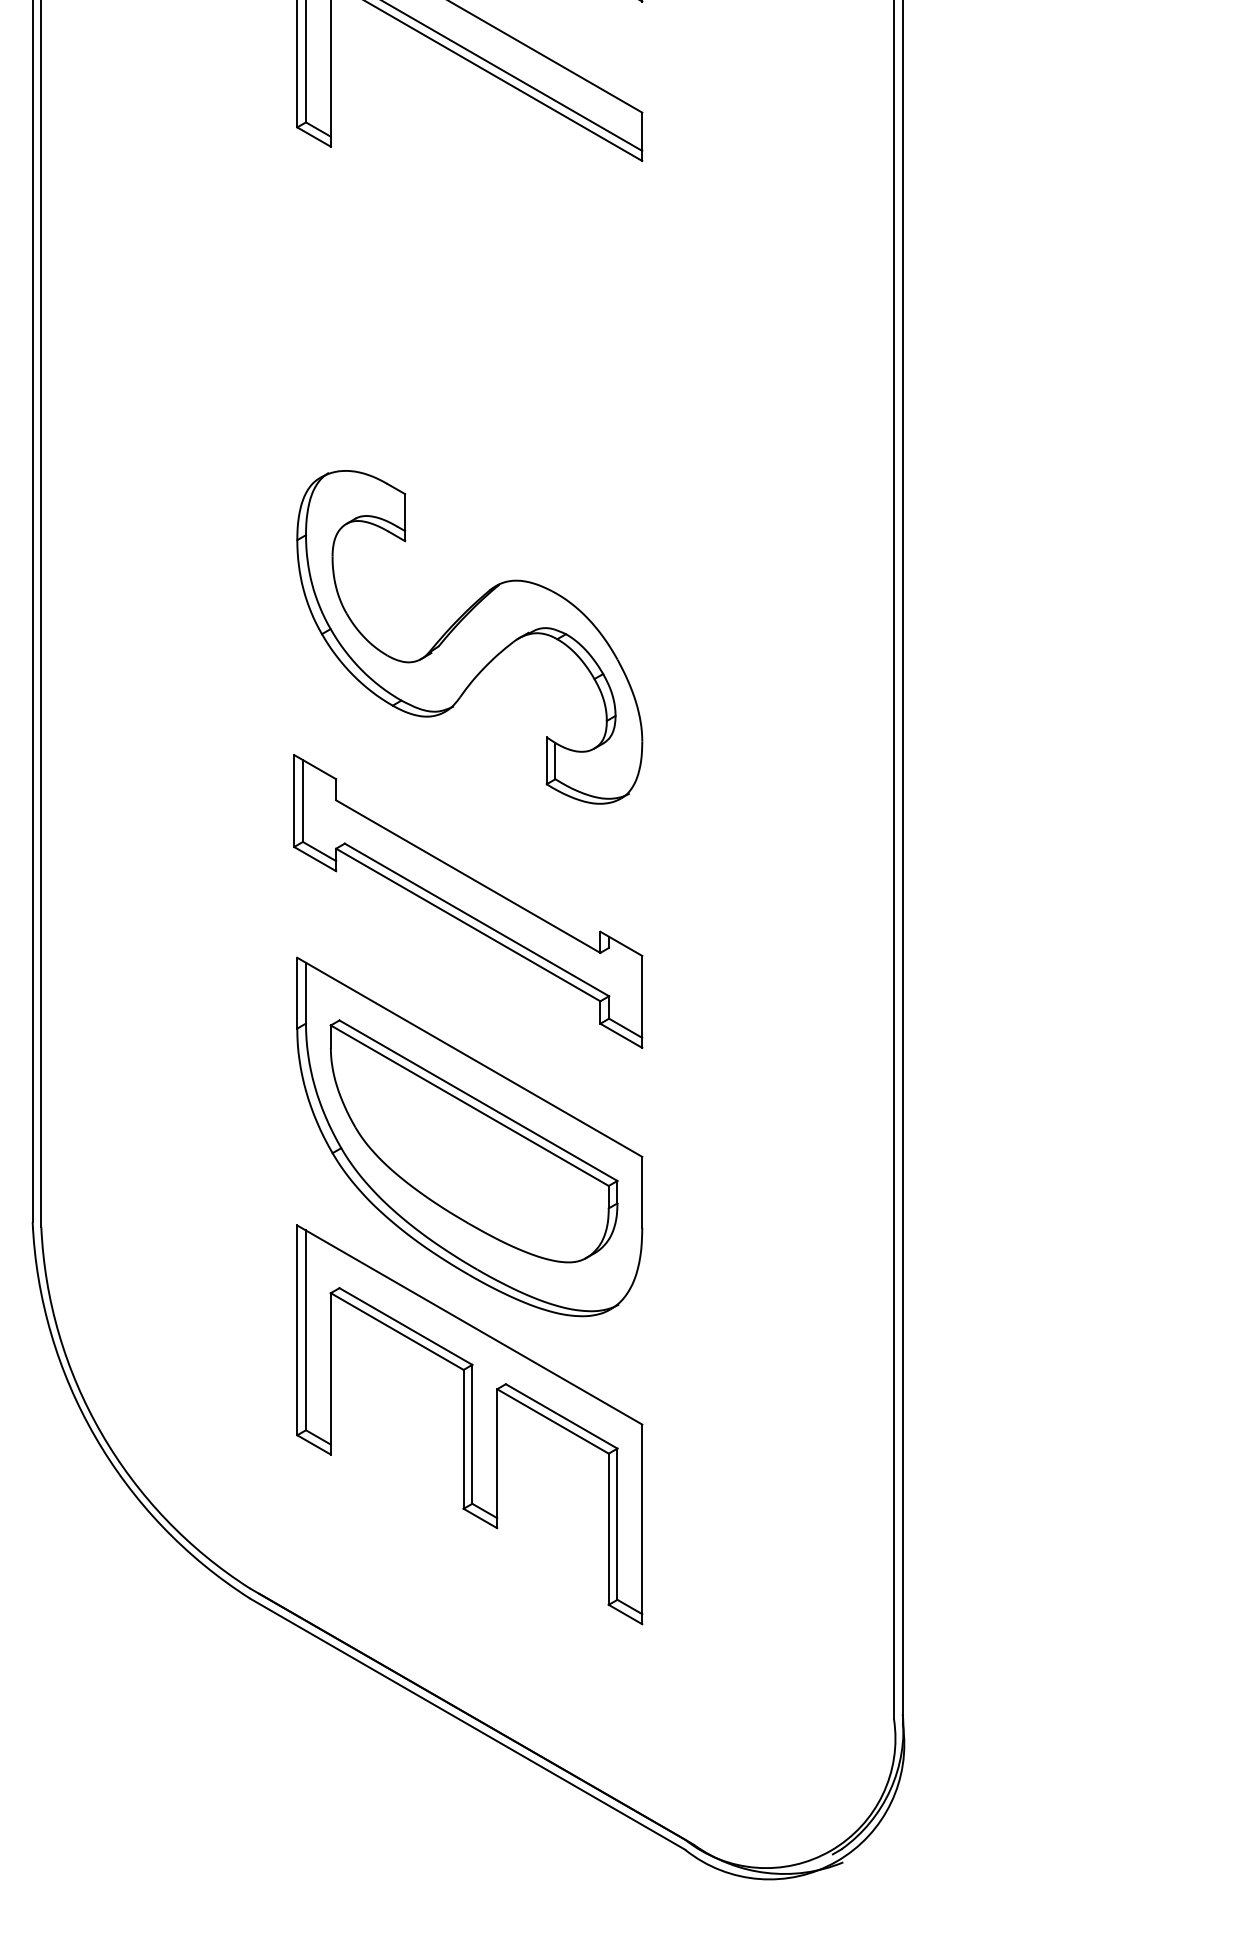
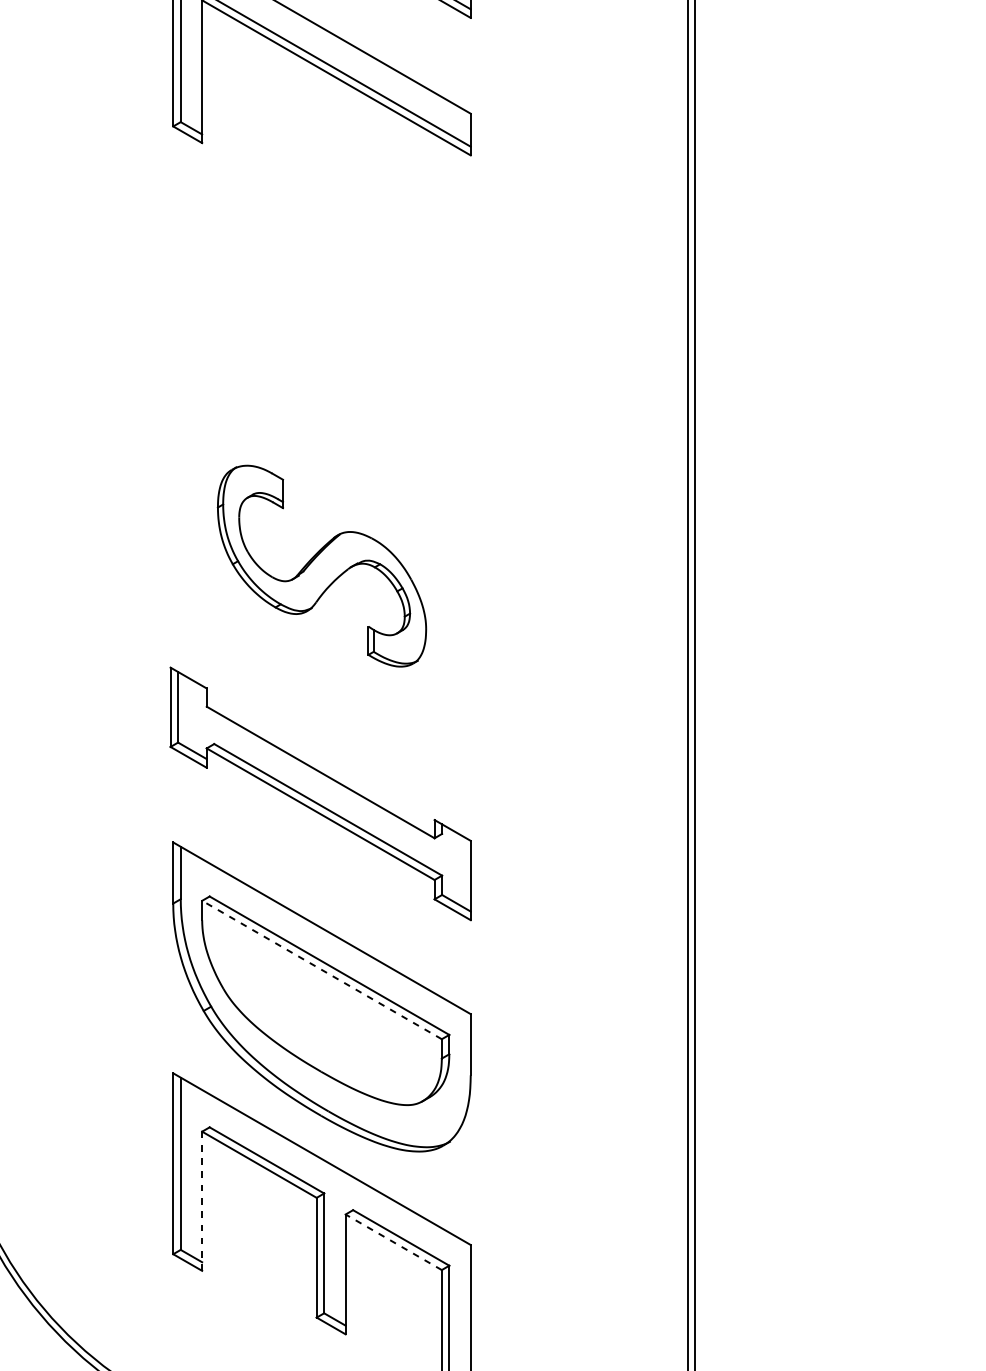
part: (469, 637) -> (321, 566), size x0.7
line: (469, 1105) -> (321, 969), solid -> dashed
line: (330, 1373) -> (201, 1200), solid -> dashed
line: (552, 1421) -> (393, 1242), solid -> dashed

